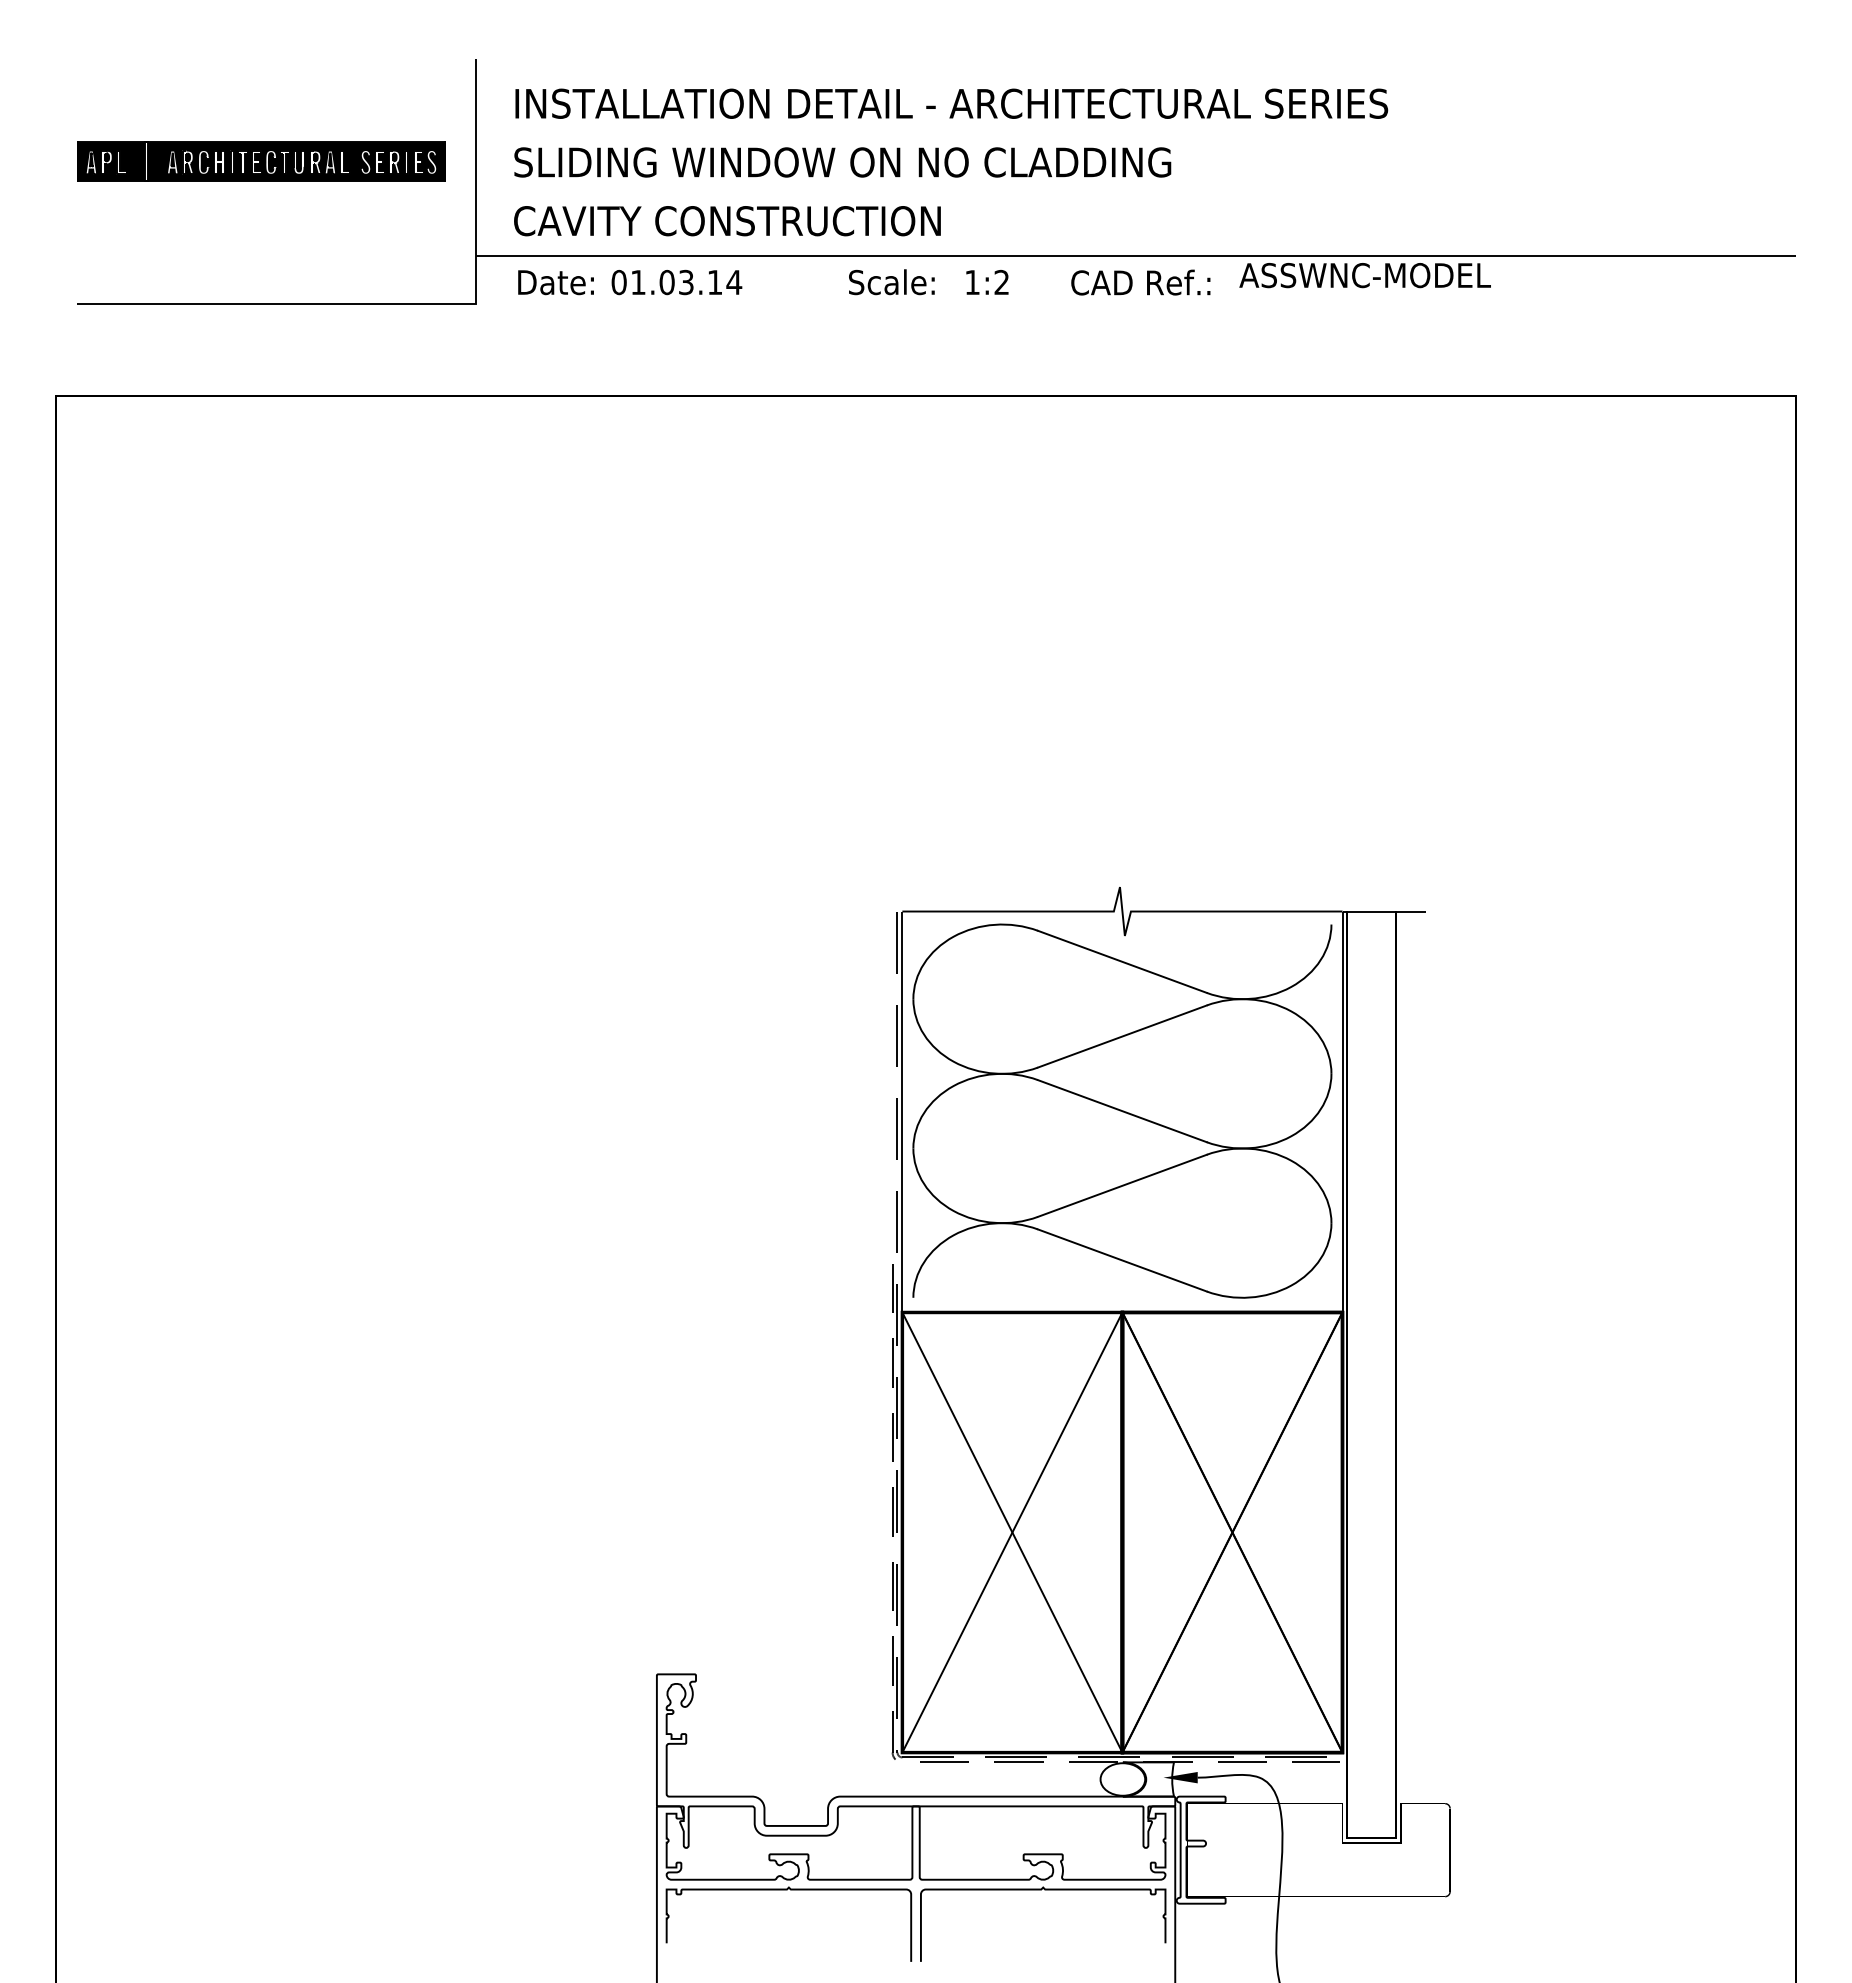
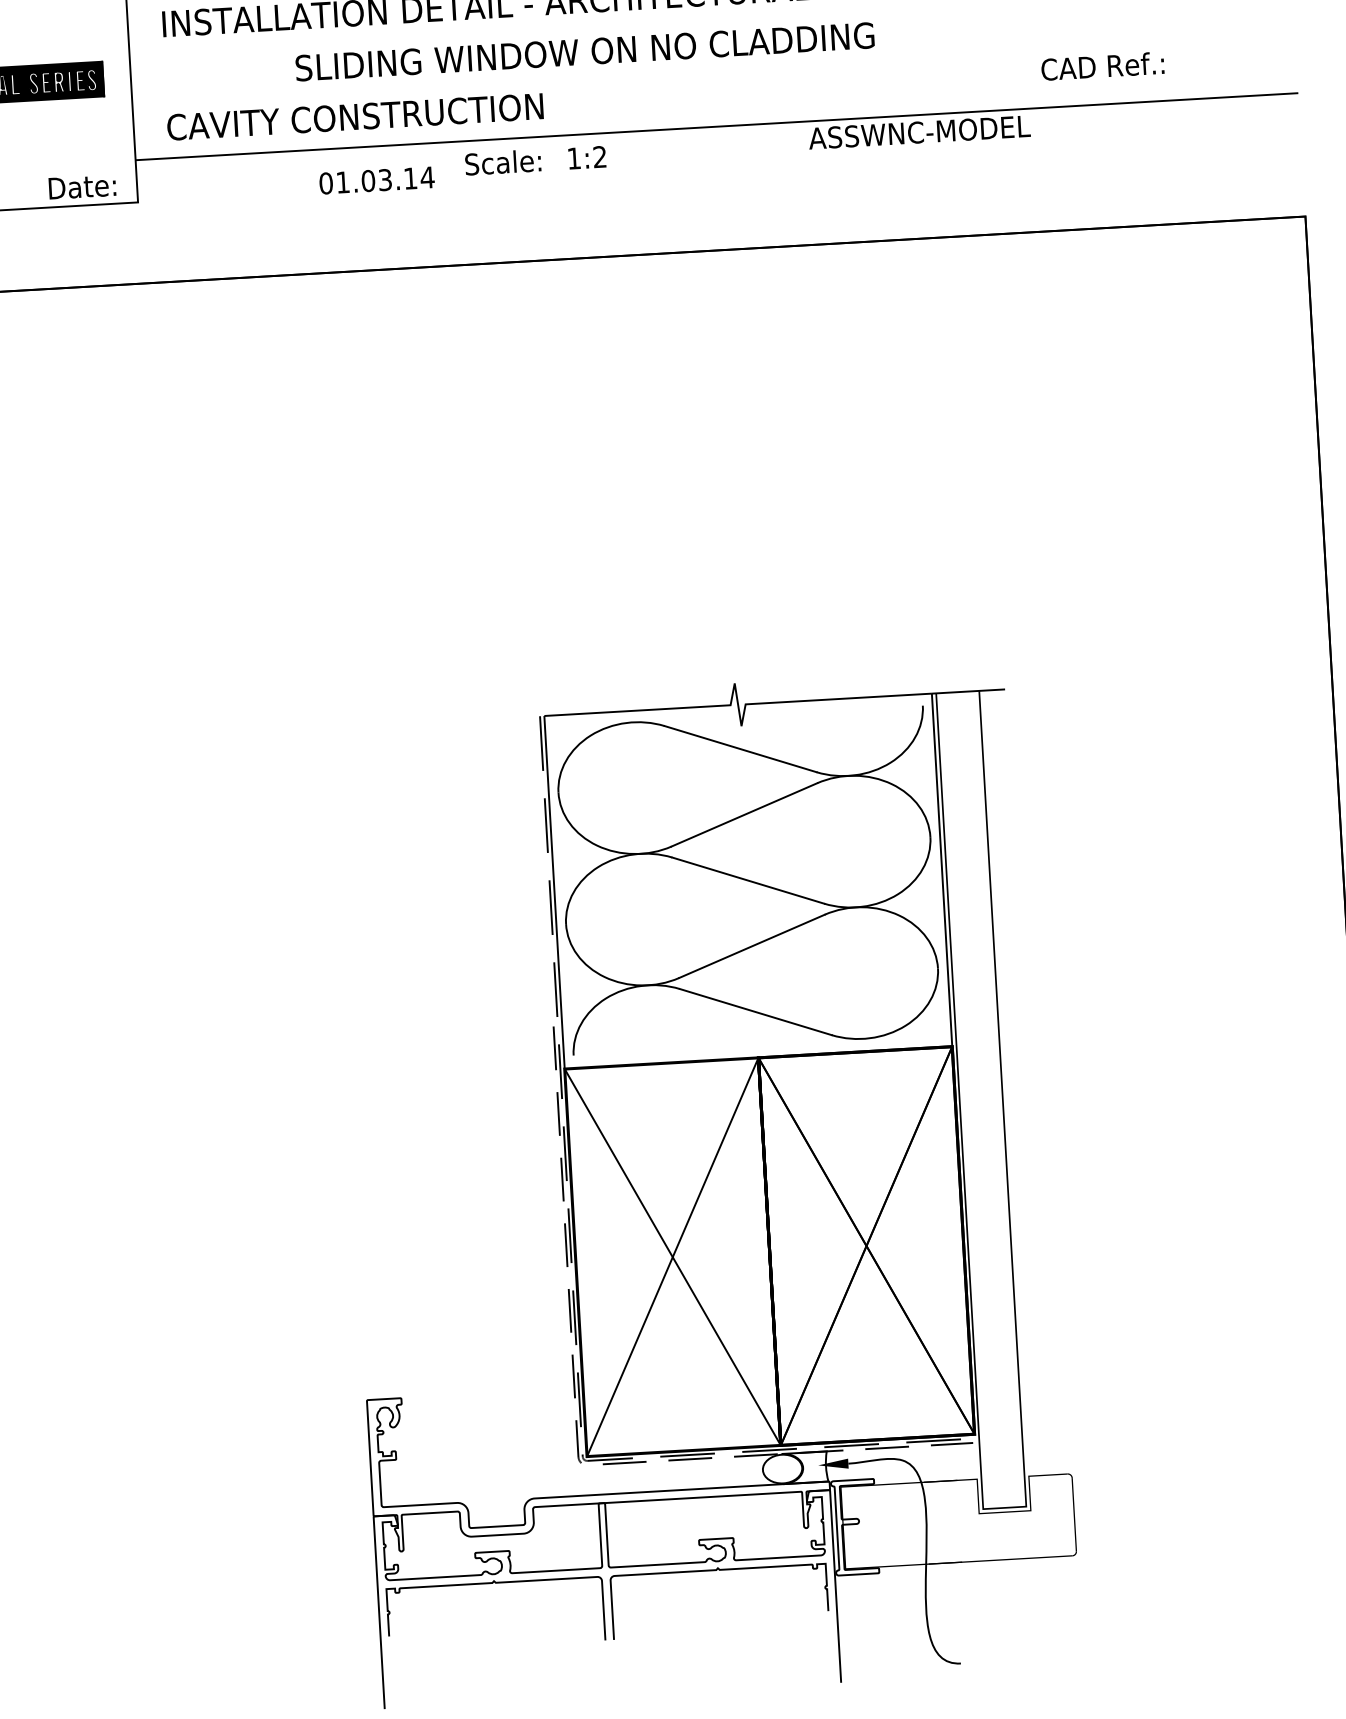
text: (842, 162) -> (584, 51), moved
text: (555, 282) -> (81, 186), moved
text: (676, 282) -> (376, 180), moved
text: (1140, 282) -> (1102, 66), moved

